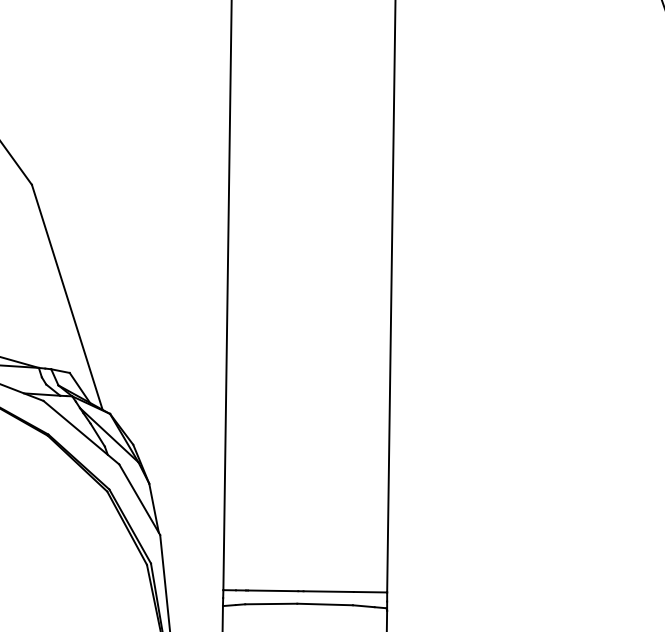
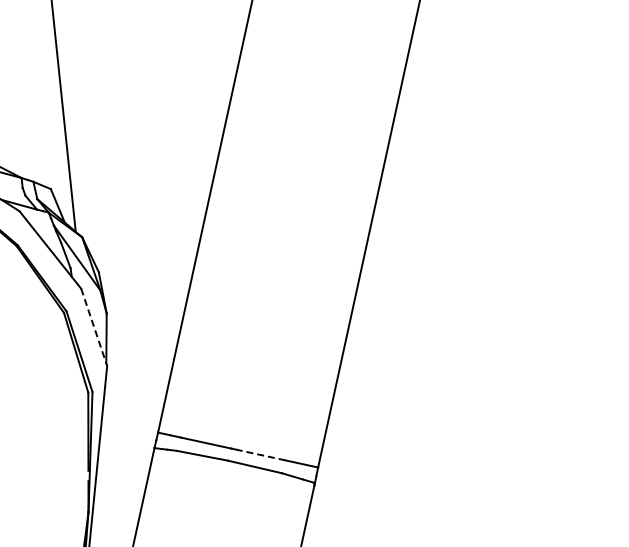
line: (139, 499) -> (93, 327), solid -> dashed
line: (328, 591) -> (260, 454), solid -> dashed

